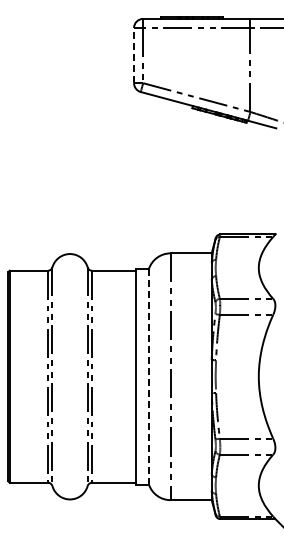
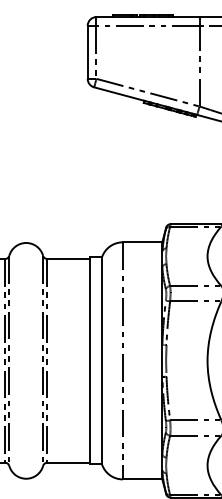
line: (134, 55) -> (88, 52), dashed -> solid
line: (148, 376) -> (101, 360), dashed -> solid

